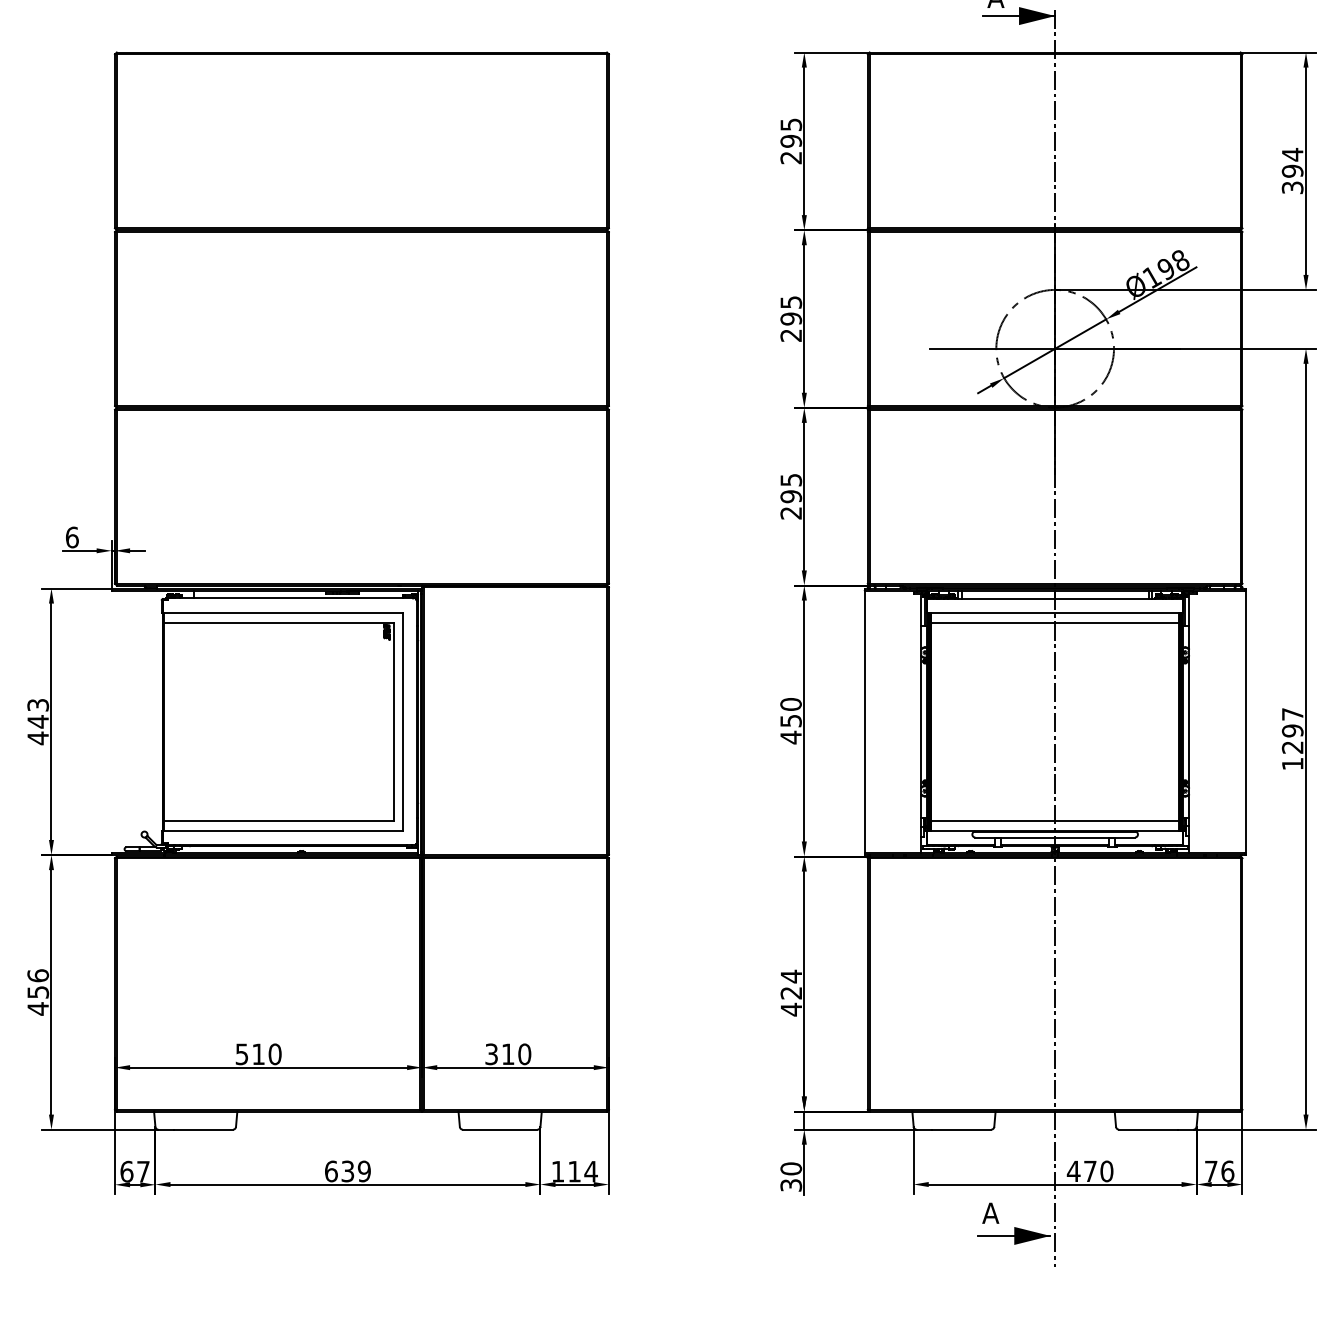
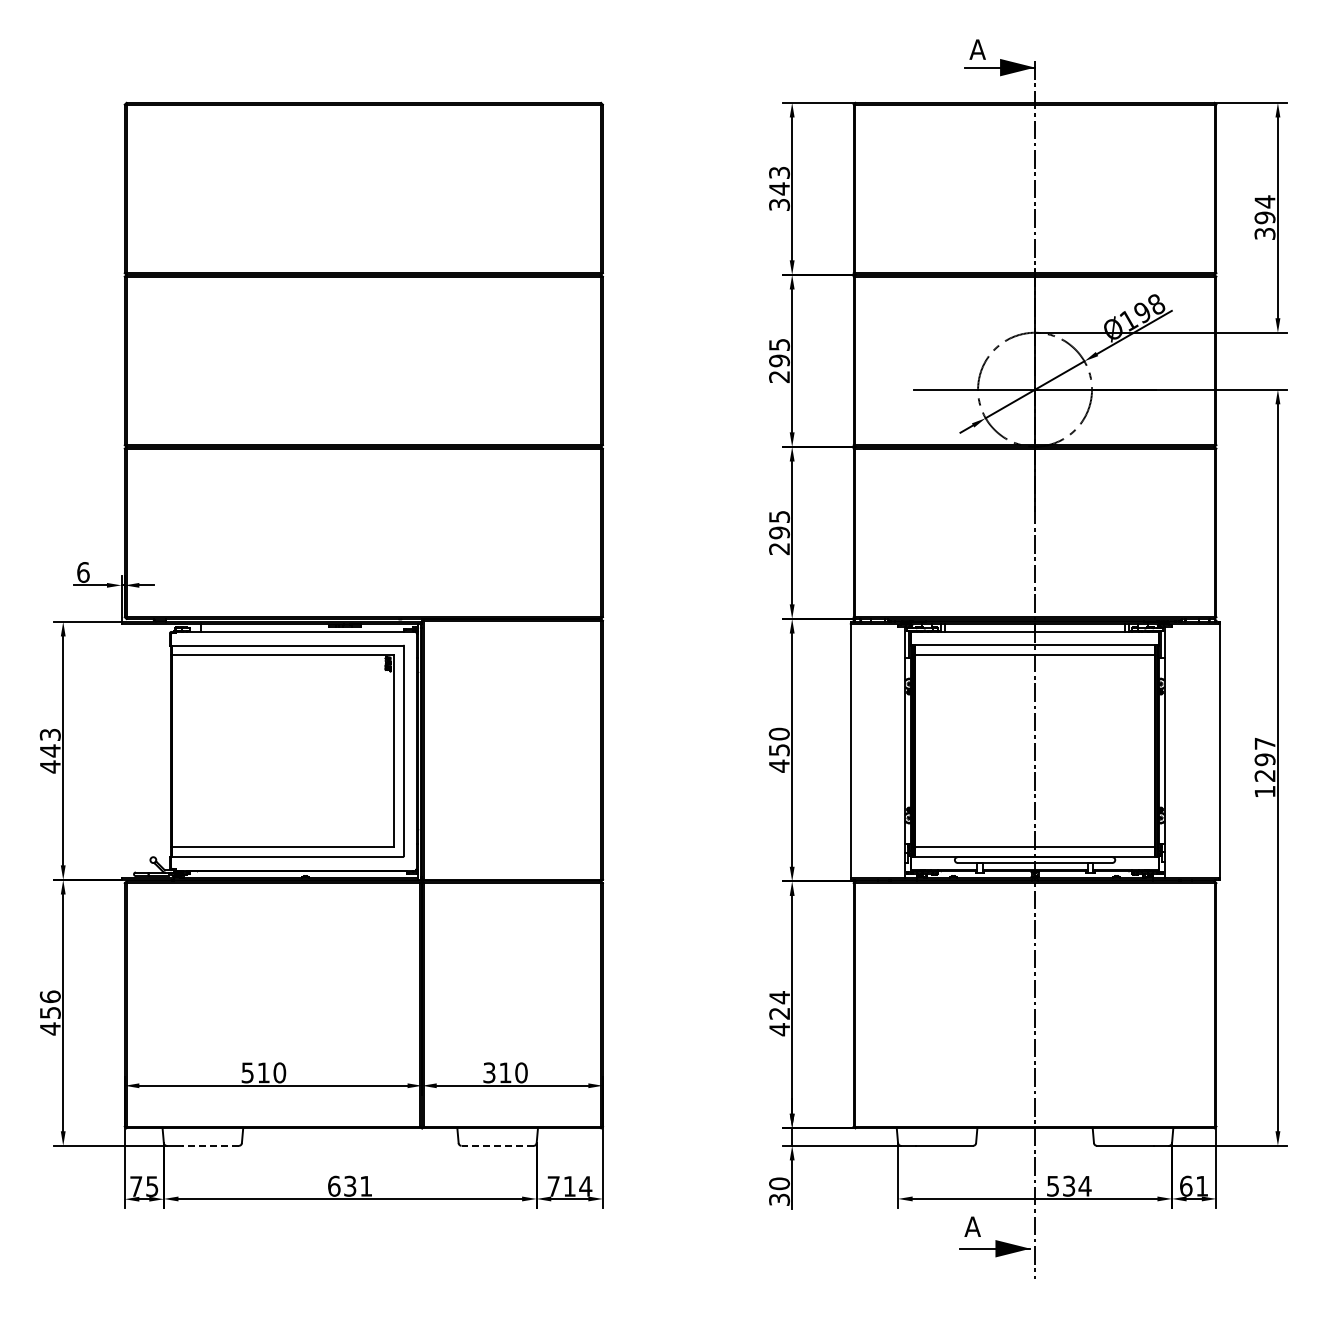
text: (791, 140) -> (779, 188), 295 -> 343
line: (203, 1129) -> (210, 1145), solid -> dashed
line: (499, 1129) -> (497, 1145), solid -> dashed
text: (364, 1170) -> (366, 1185), 639 -> 631
text: (1089, 1170) -> (1068, 1185), 470 -> 534
text: (1219, 1170) -> (1194, 1185), 76 -> 61
text: (135, 1171) -> (144, 1186), 67 -> 75
text: (557, 1171) -> (553, 1186), 114 -> 714

